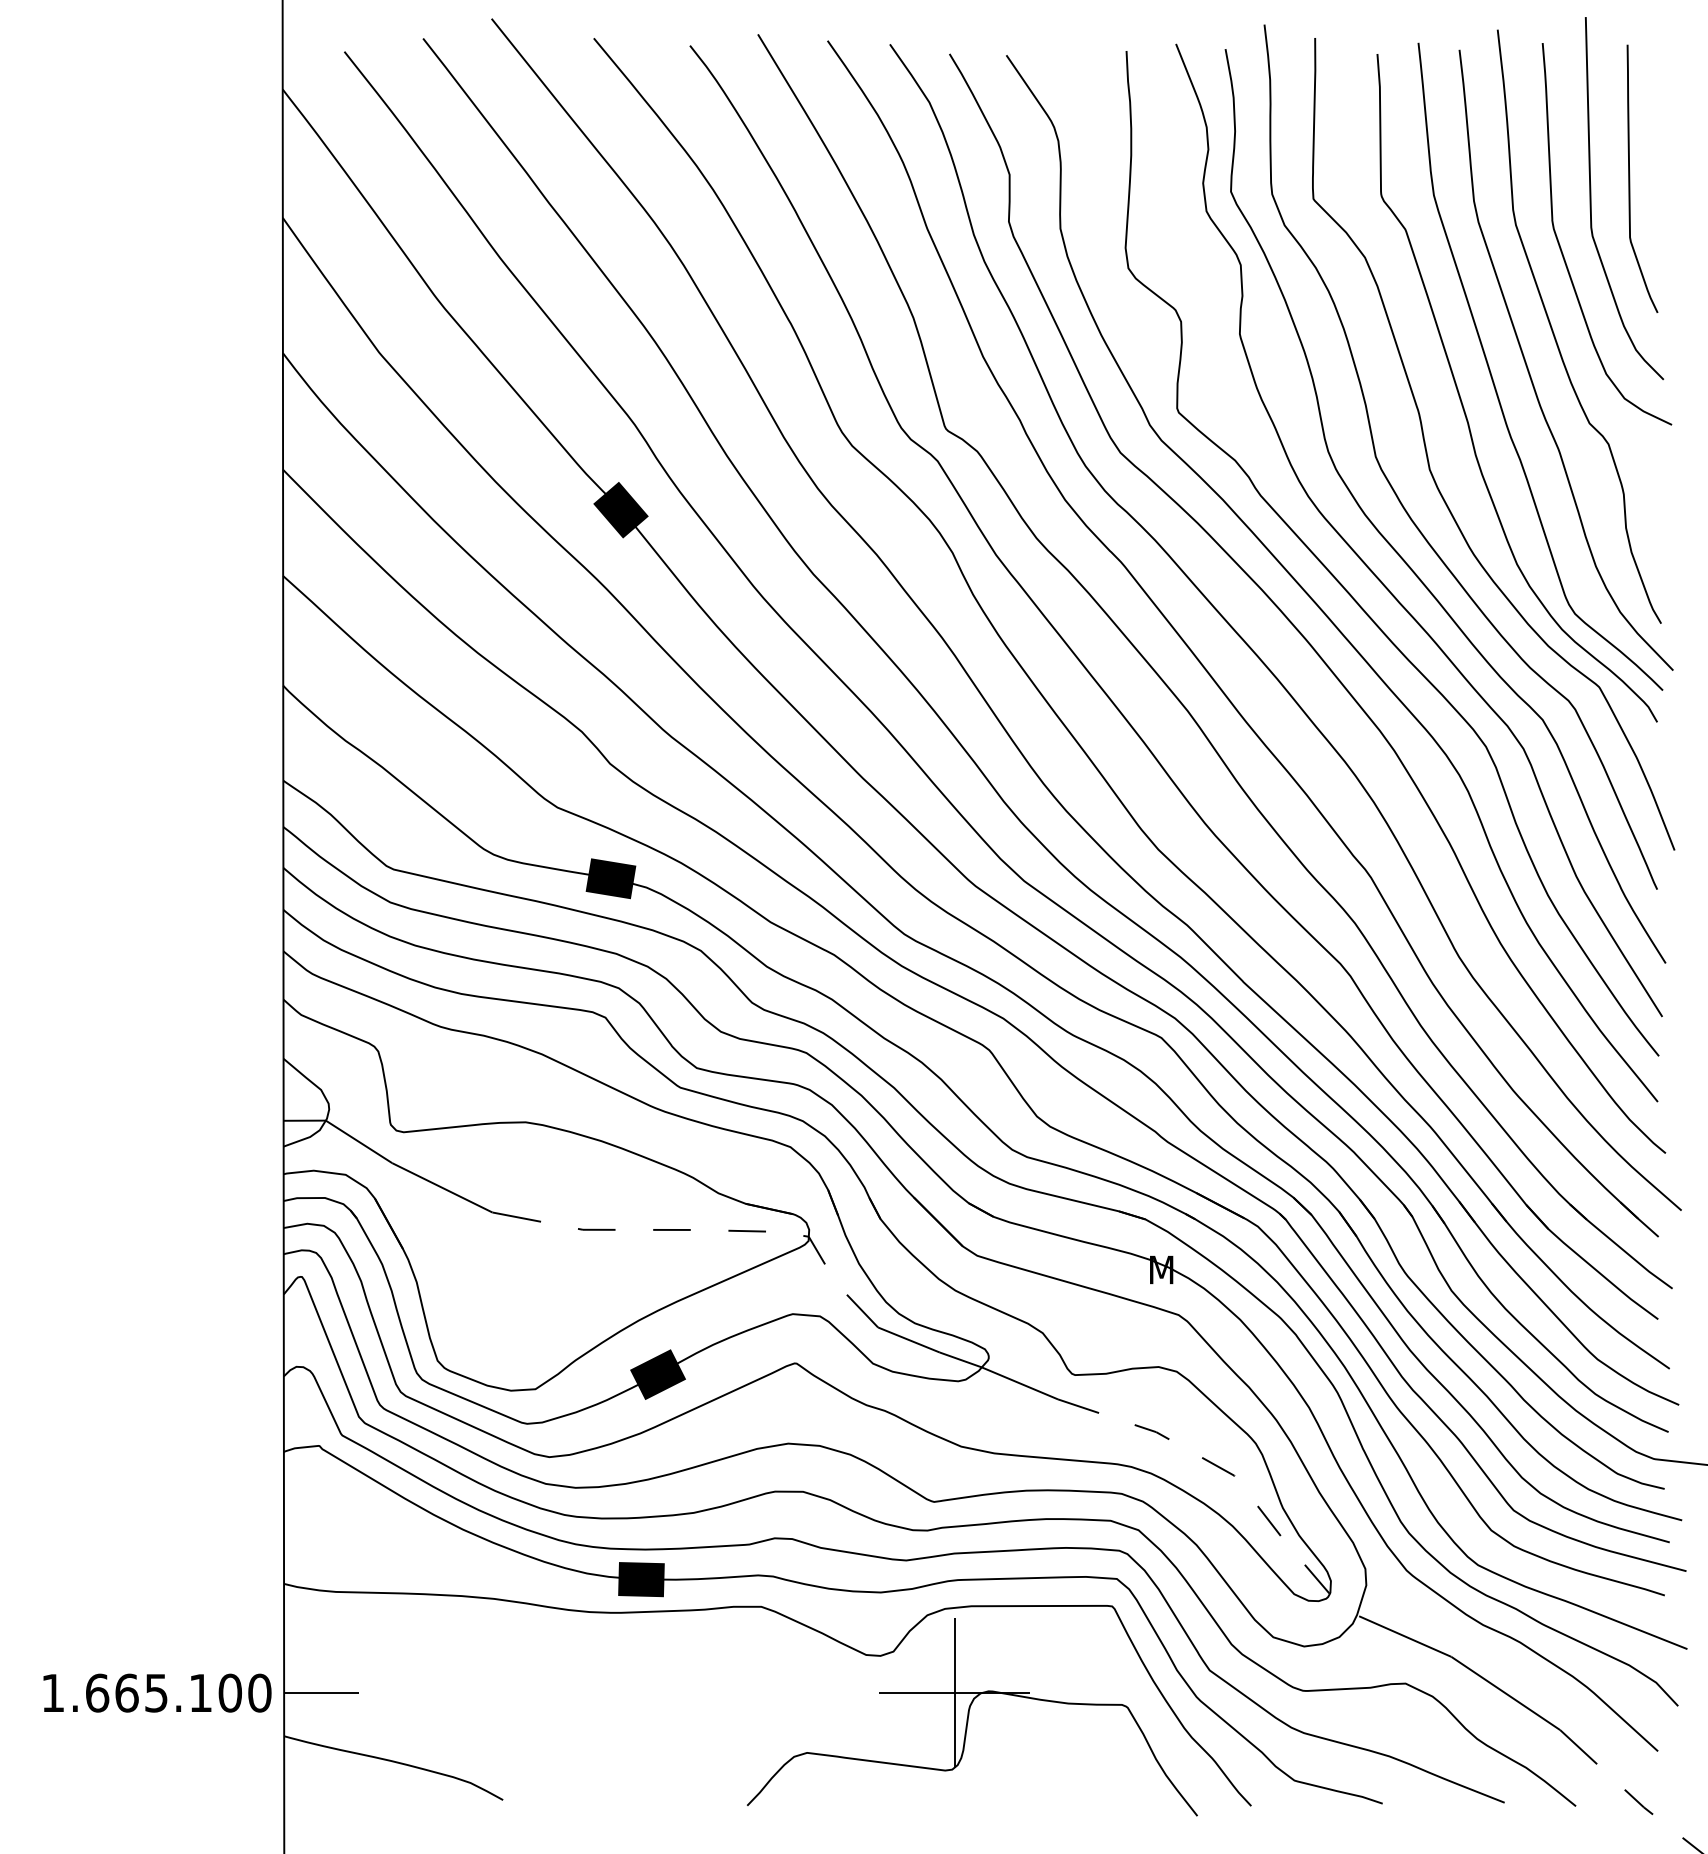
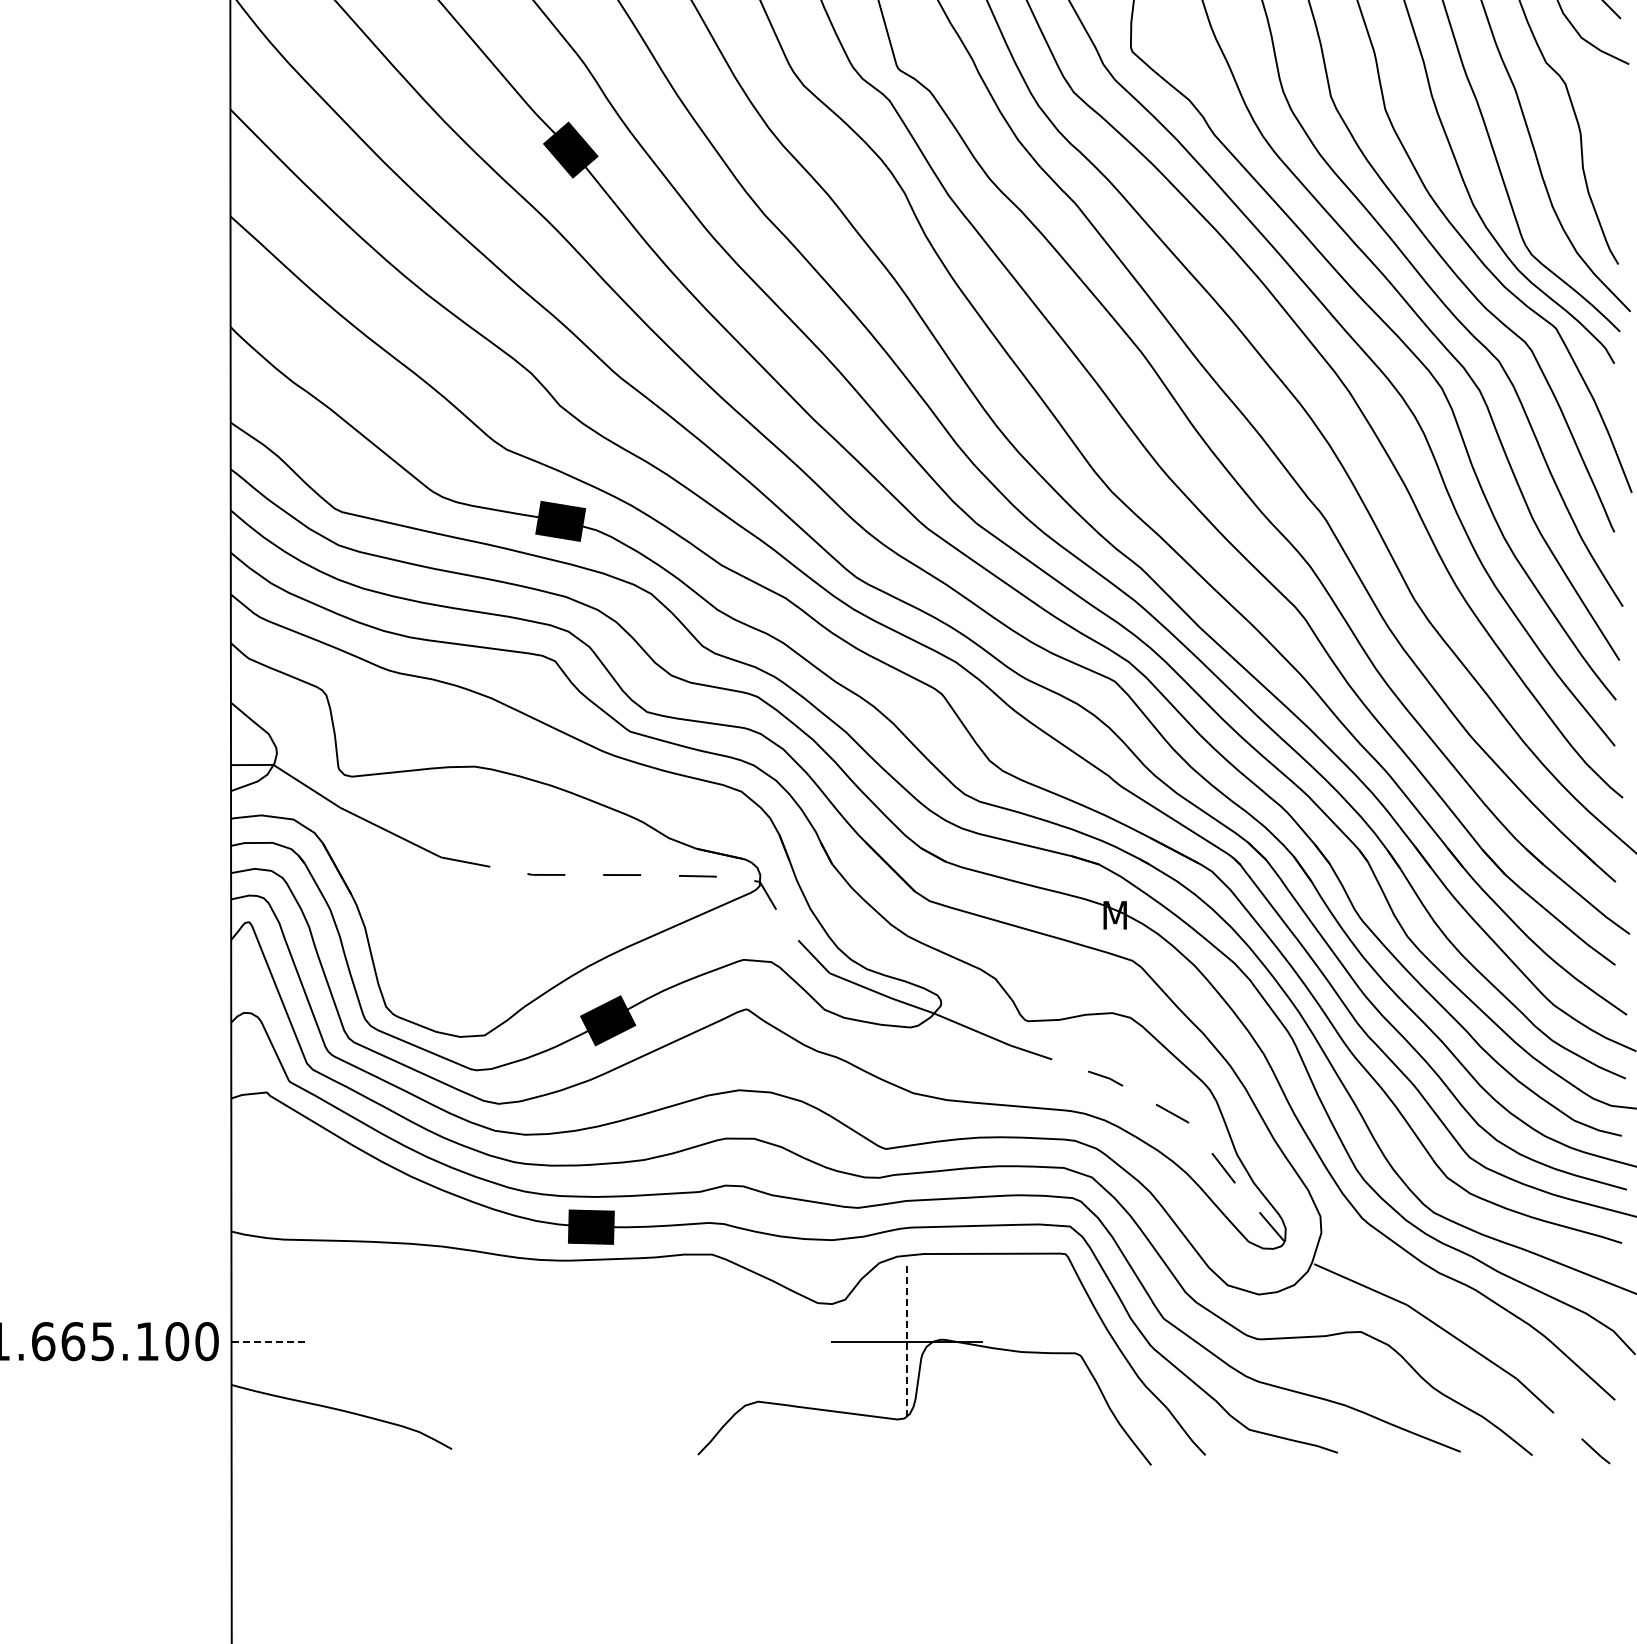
line: (321, 1693) -> (269, 1341), solid -> dashed
line: (954, 1693) -> (906, 1341), solid -> dashed

